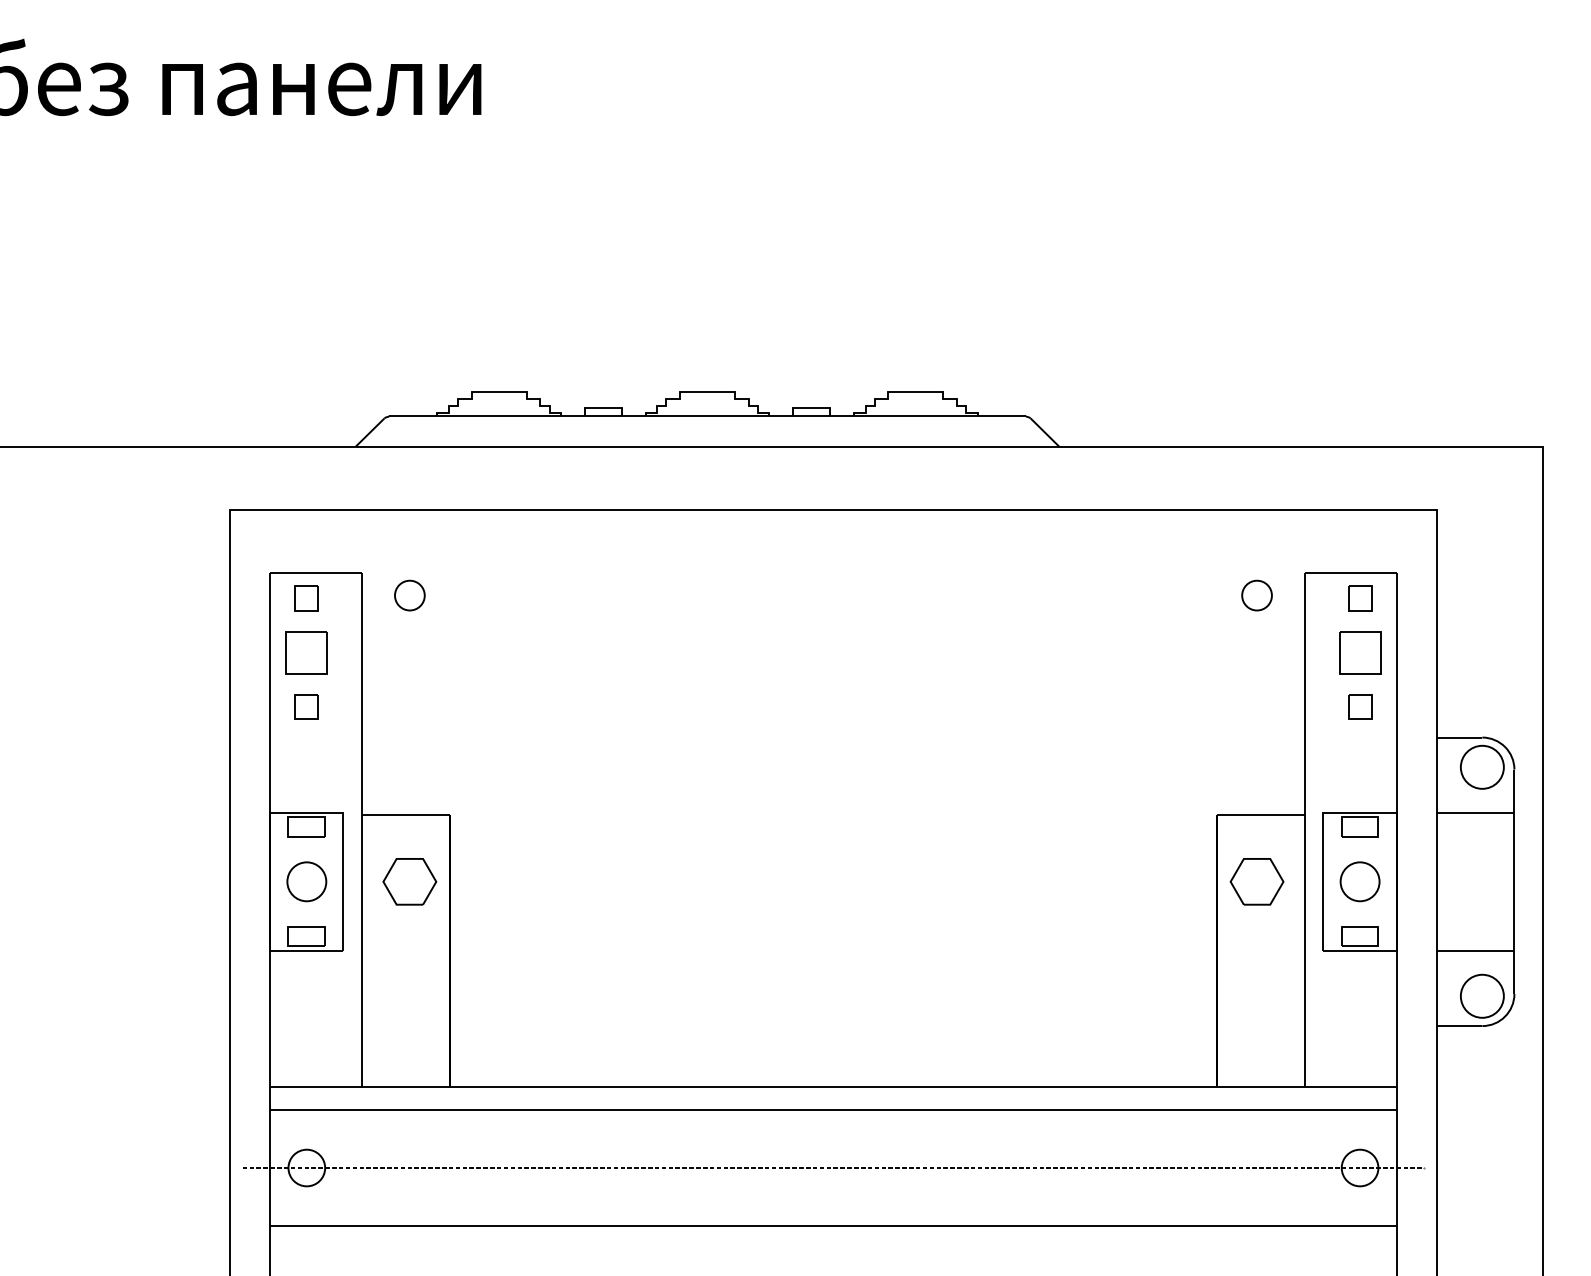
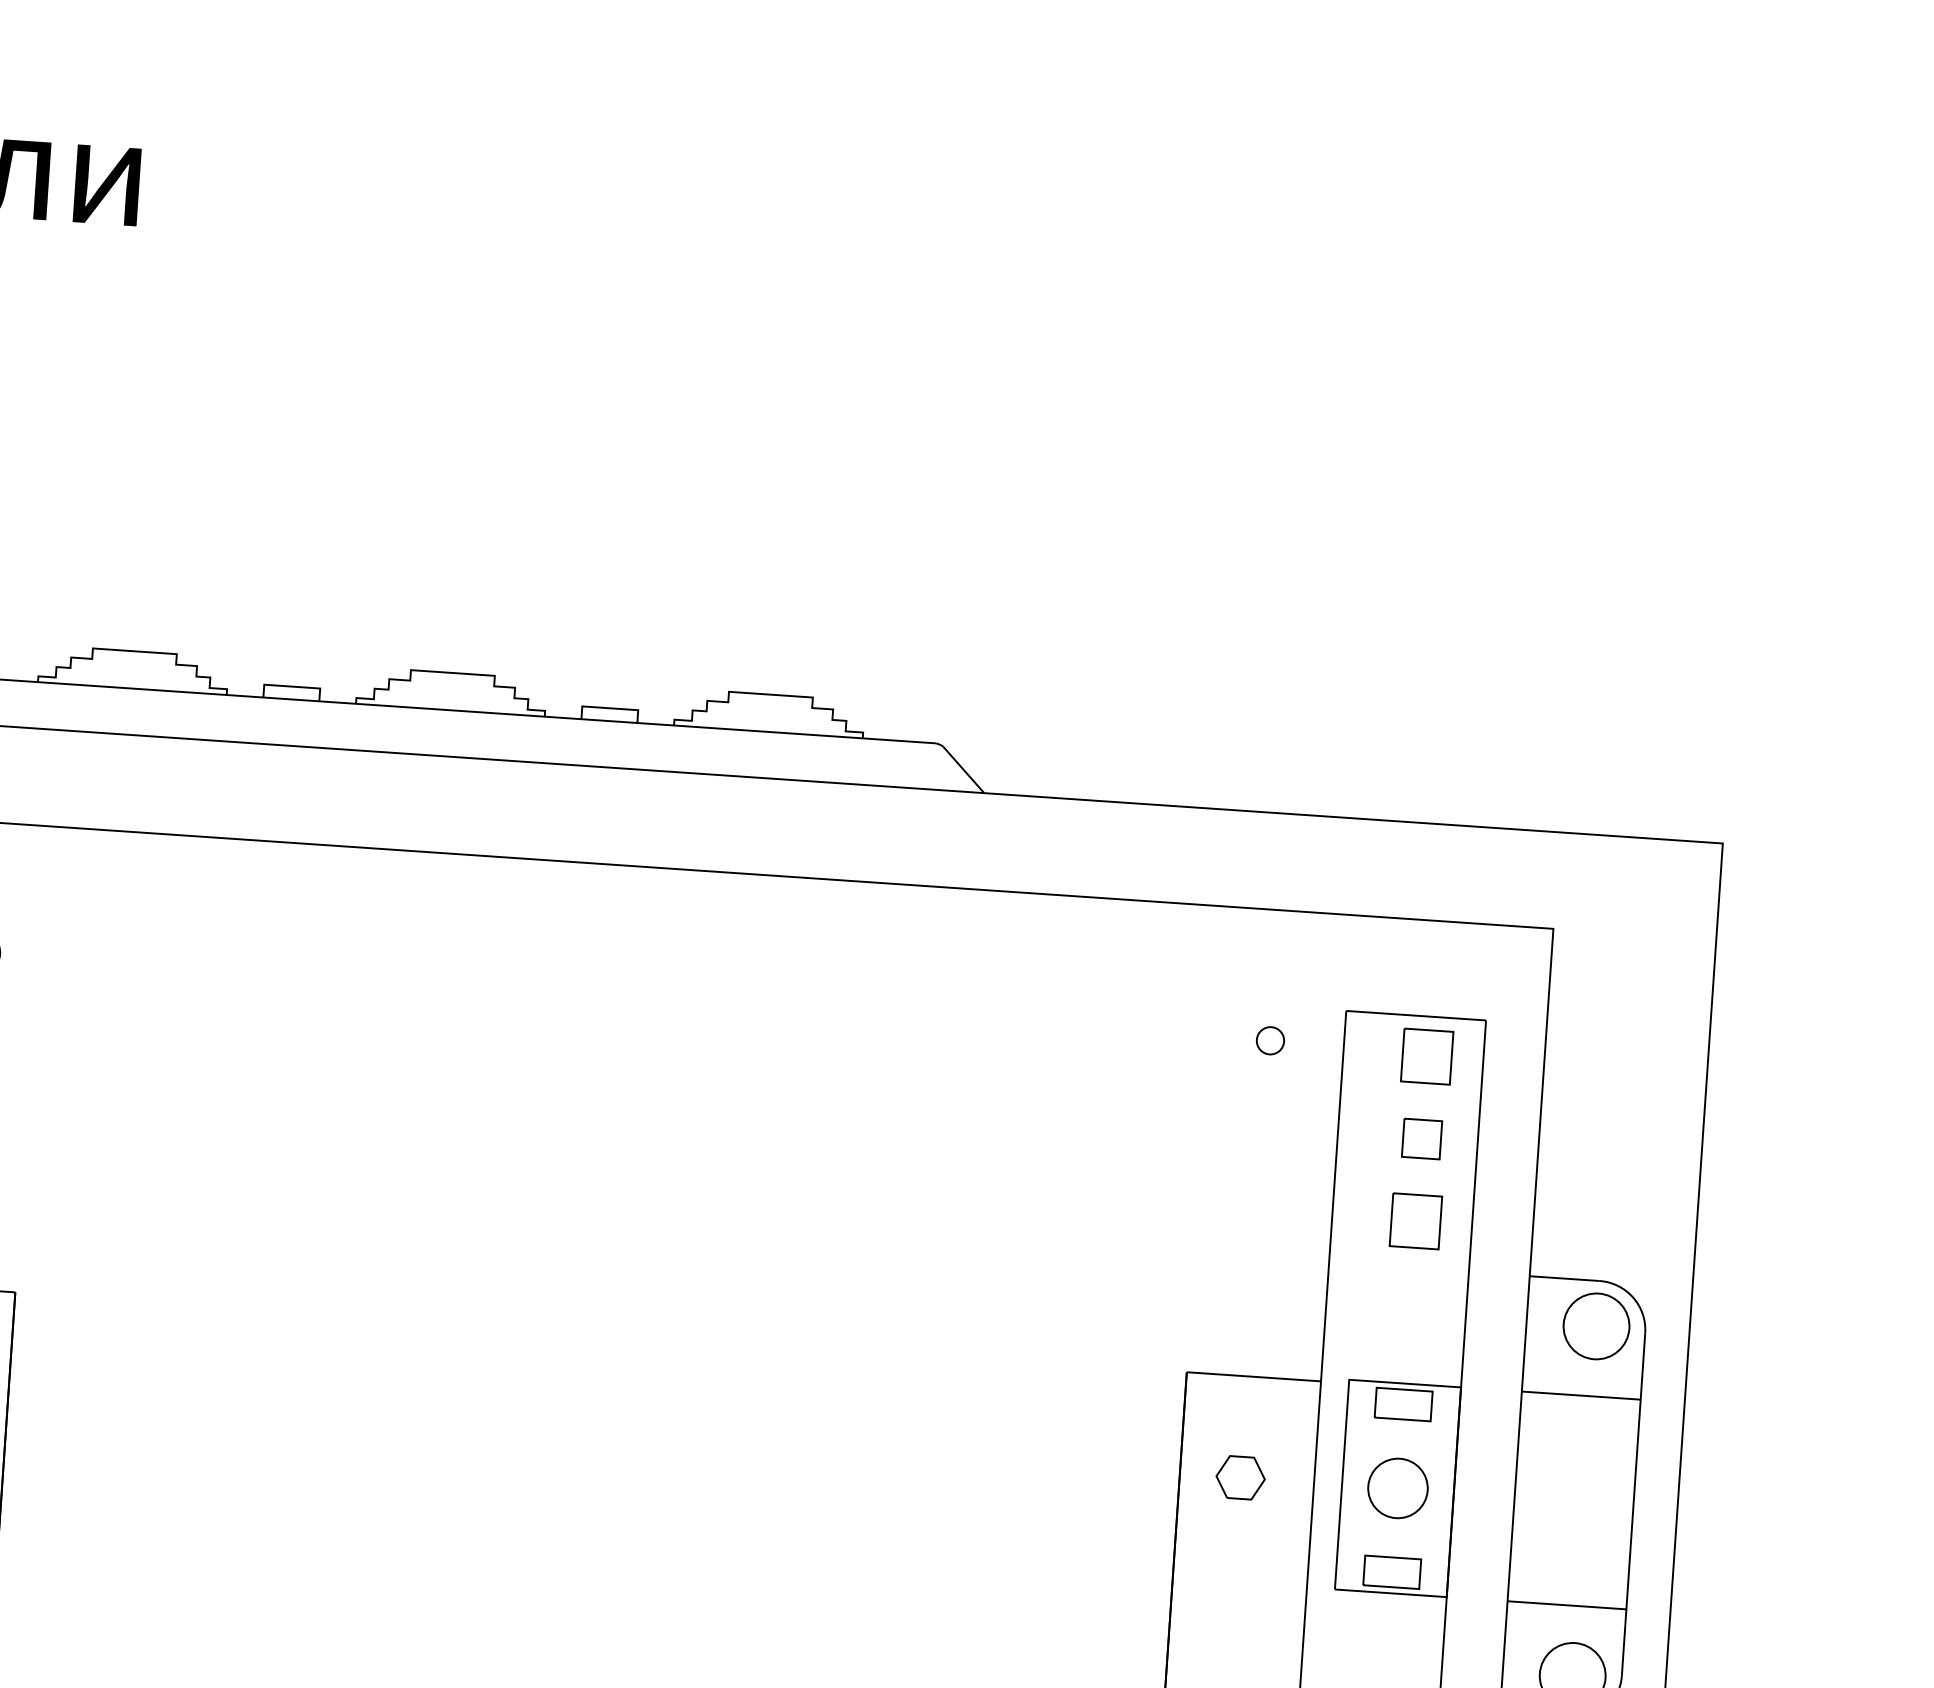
part: (1256, 595) -> (1269, 1040), size x0.6
part: (1360, 598) -> (1428, 1056), size x1.4
part: (1360, 652) -> (1422, 1138), size x0.6
part: (1360, 706) -> (1416, 1220), size x1.4
part: (1256, 881) -> (1239, 1477), size x0.6

